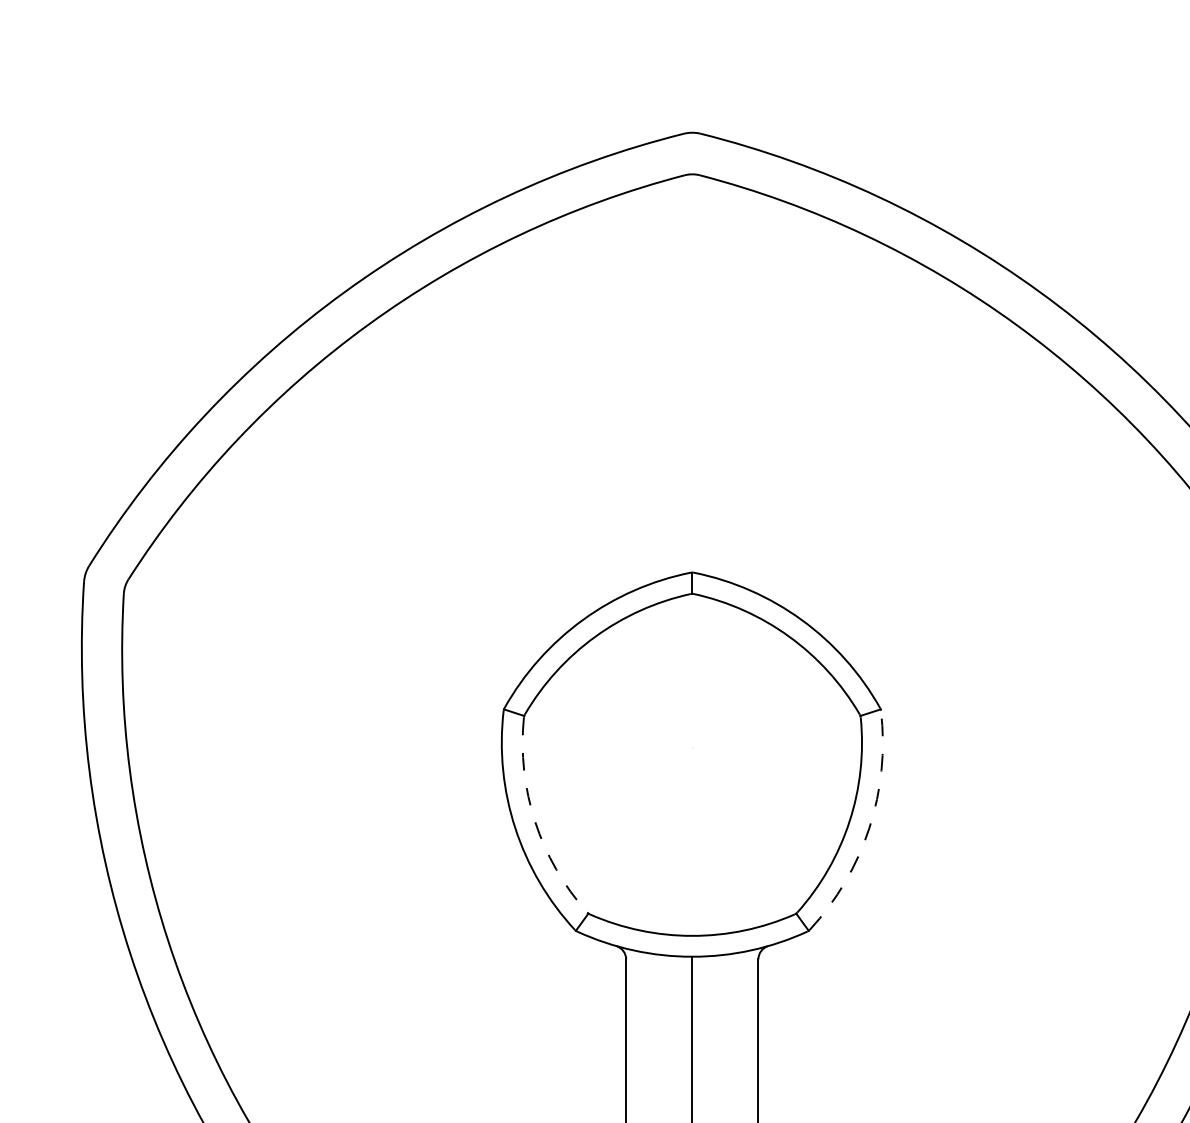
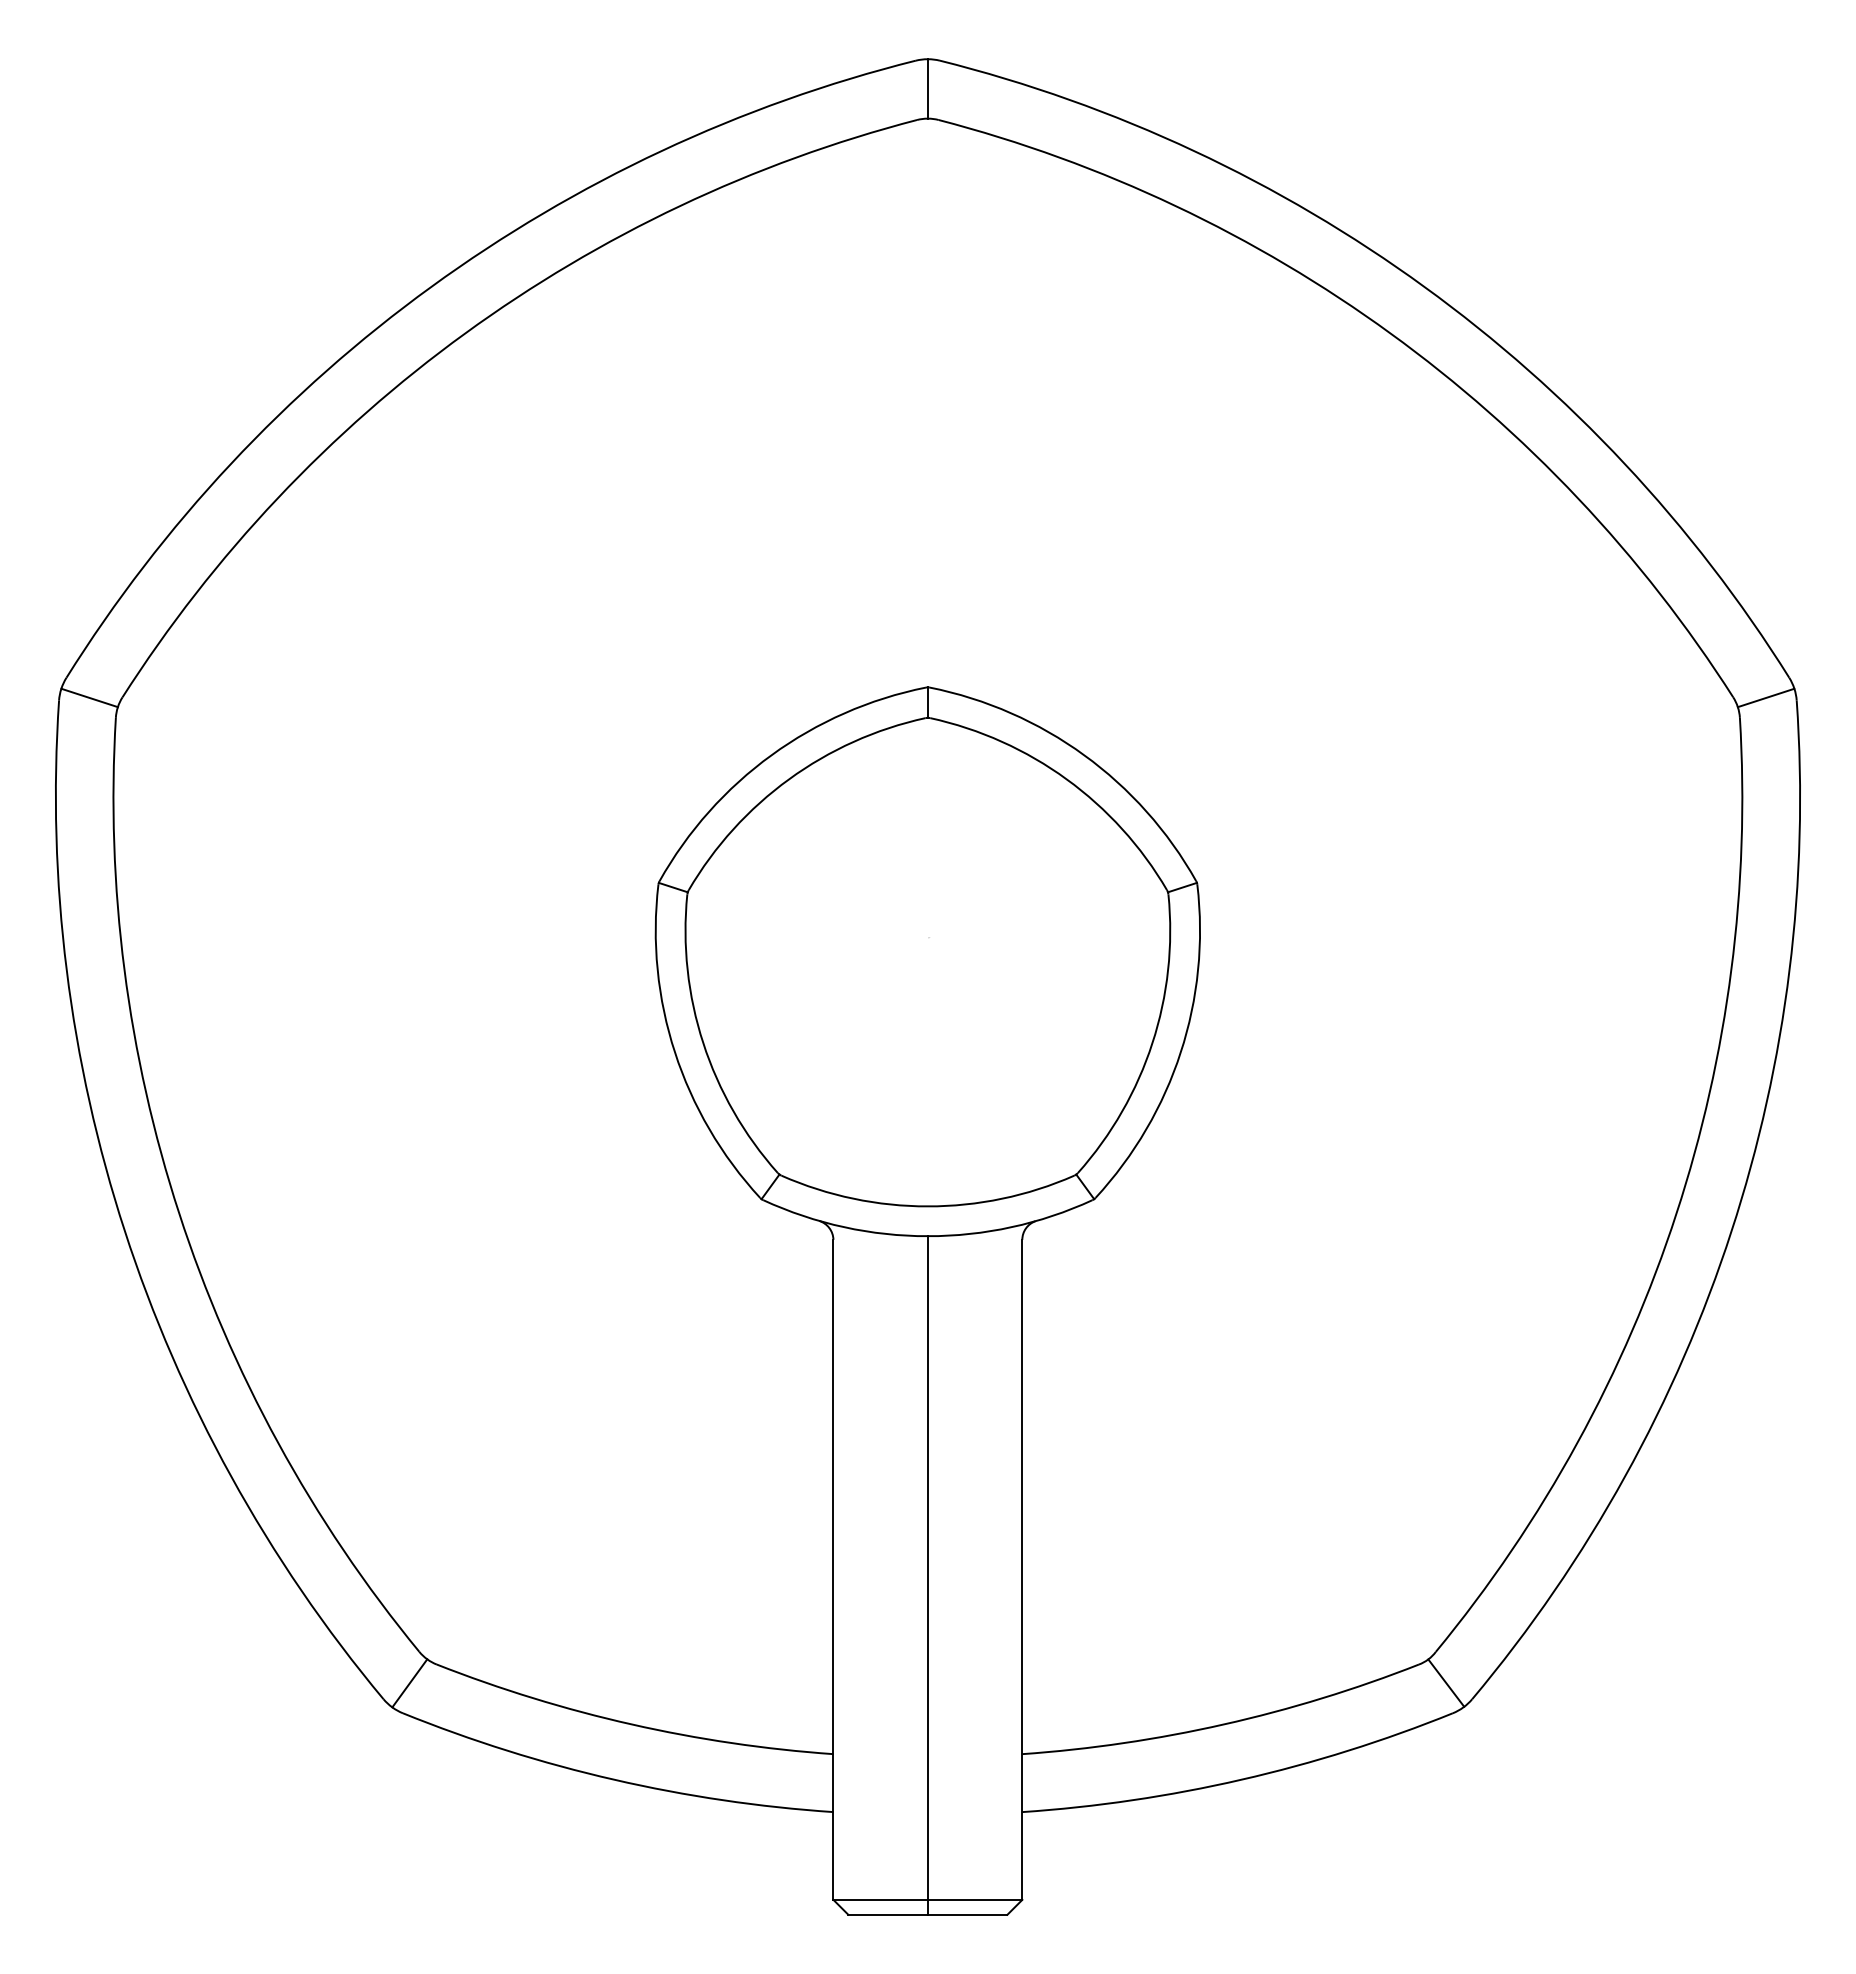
line: (692, 153) -> (927, 88), added
line: (105, 579) -> (89, 697), added
arc: (535, 821) -> (703, 1043), dashed -> solid
arc: (869, 828) -> (1180, 1052), dashed -> solid

